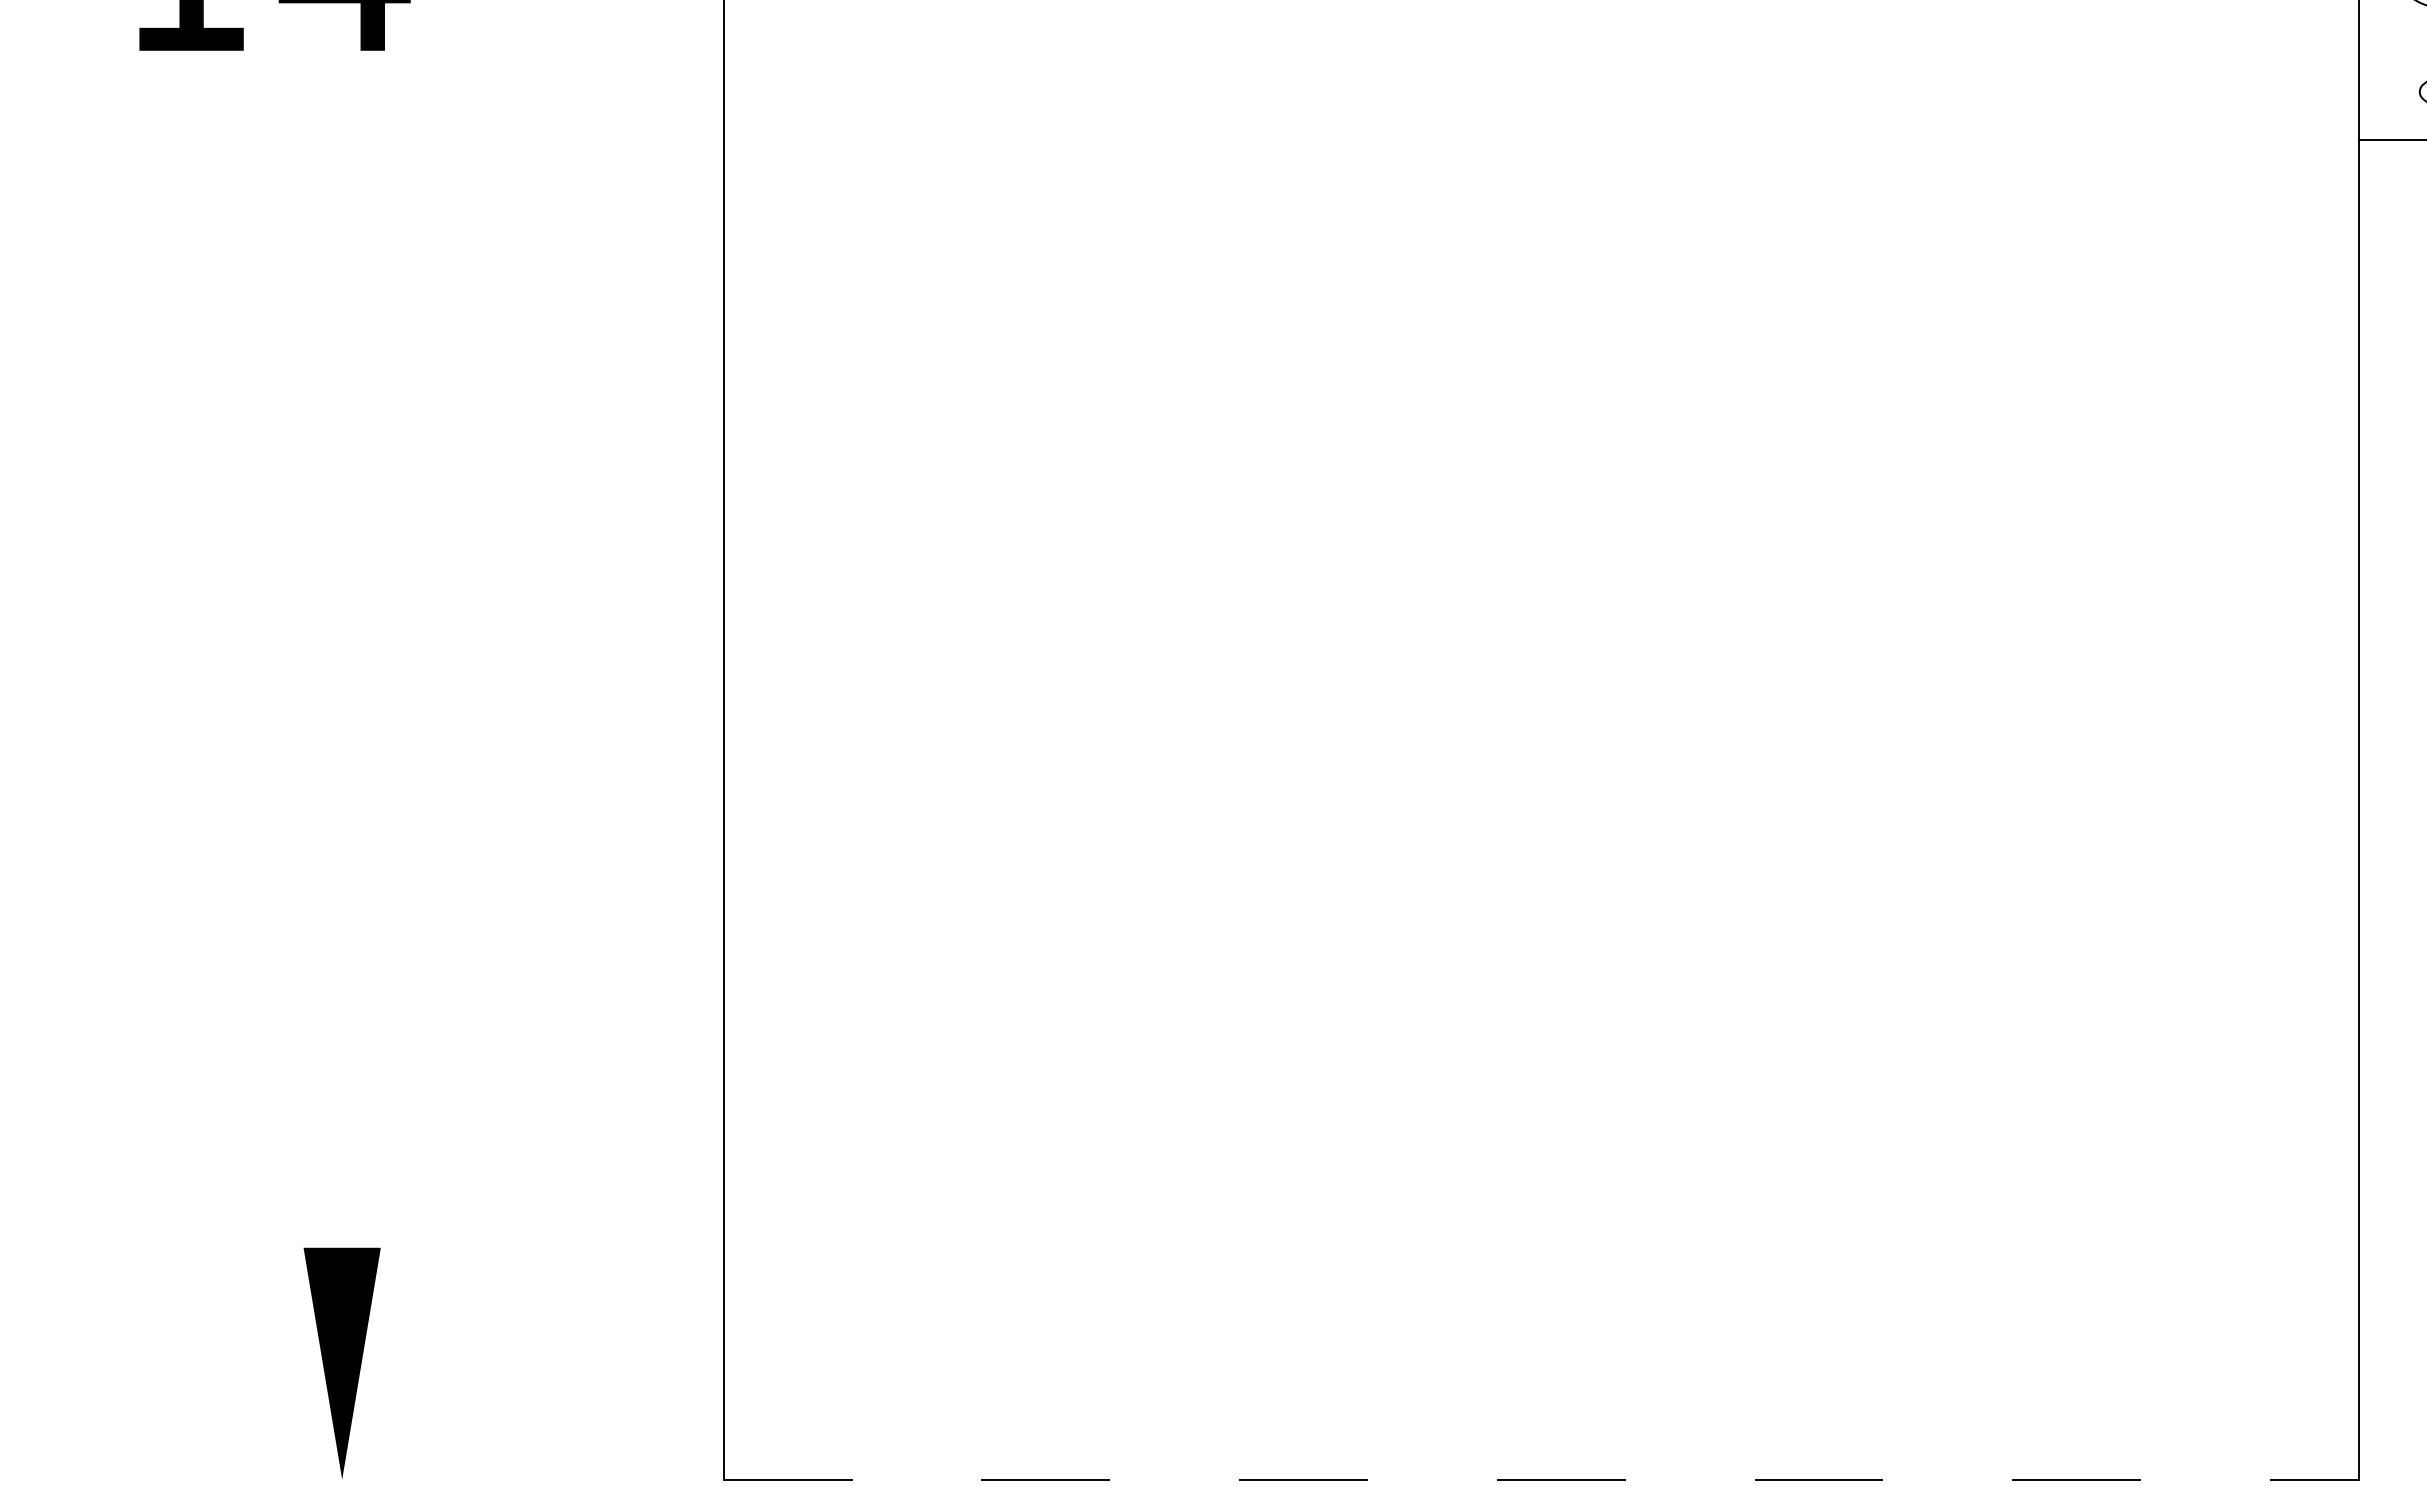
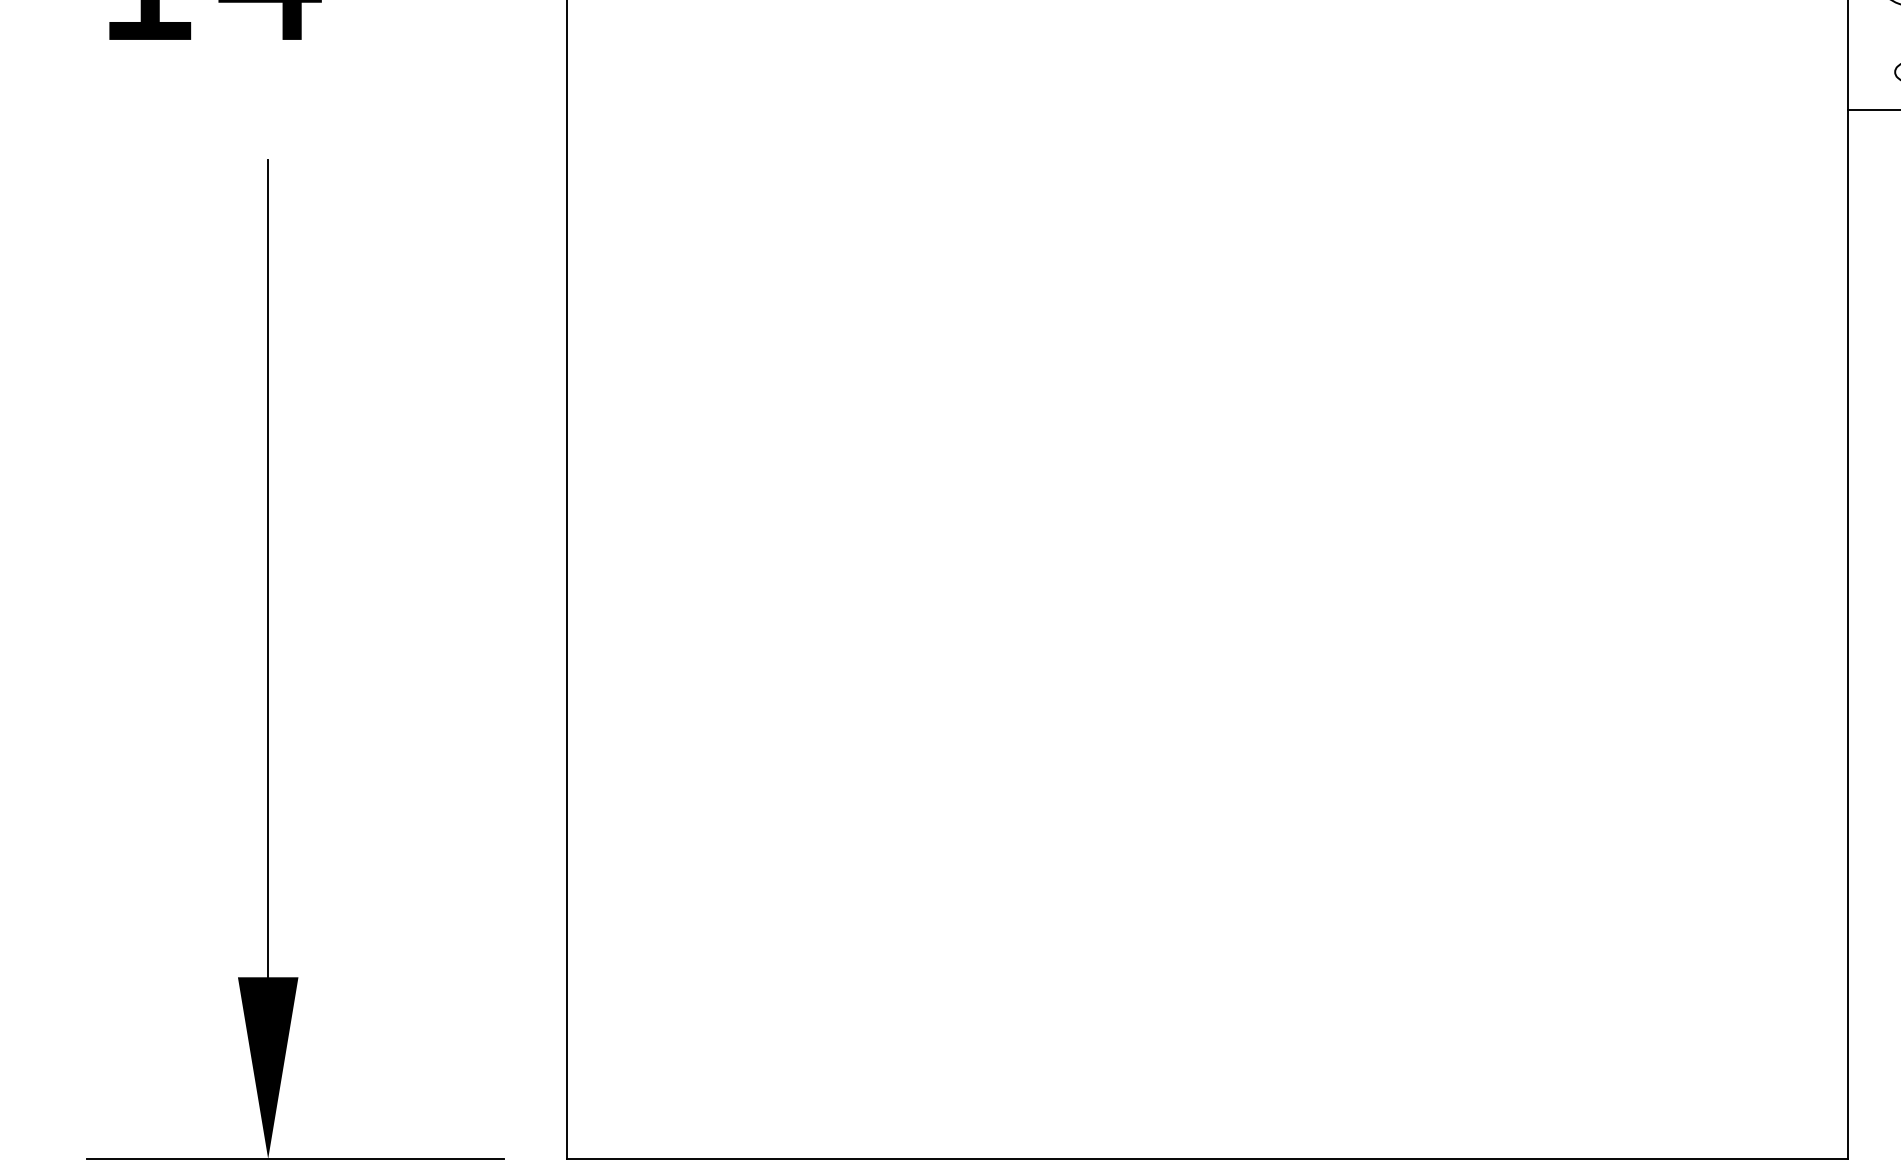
line: (342, 725) -> (268, 568), added
line: (376, 1479) -> (295, 1158), added
line: (1541, 1479) -> (1207, 1158), dashed -> solid

